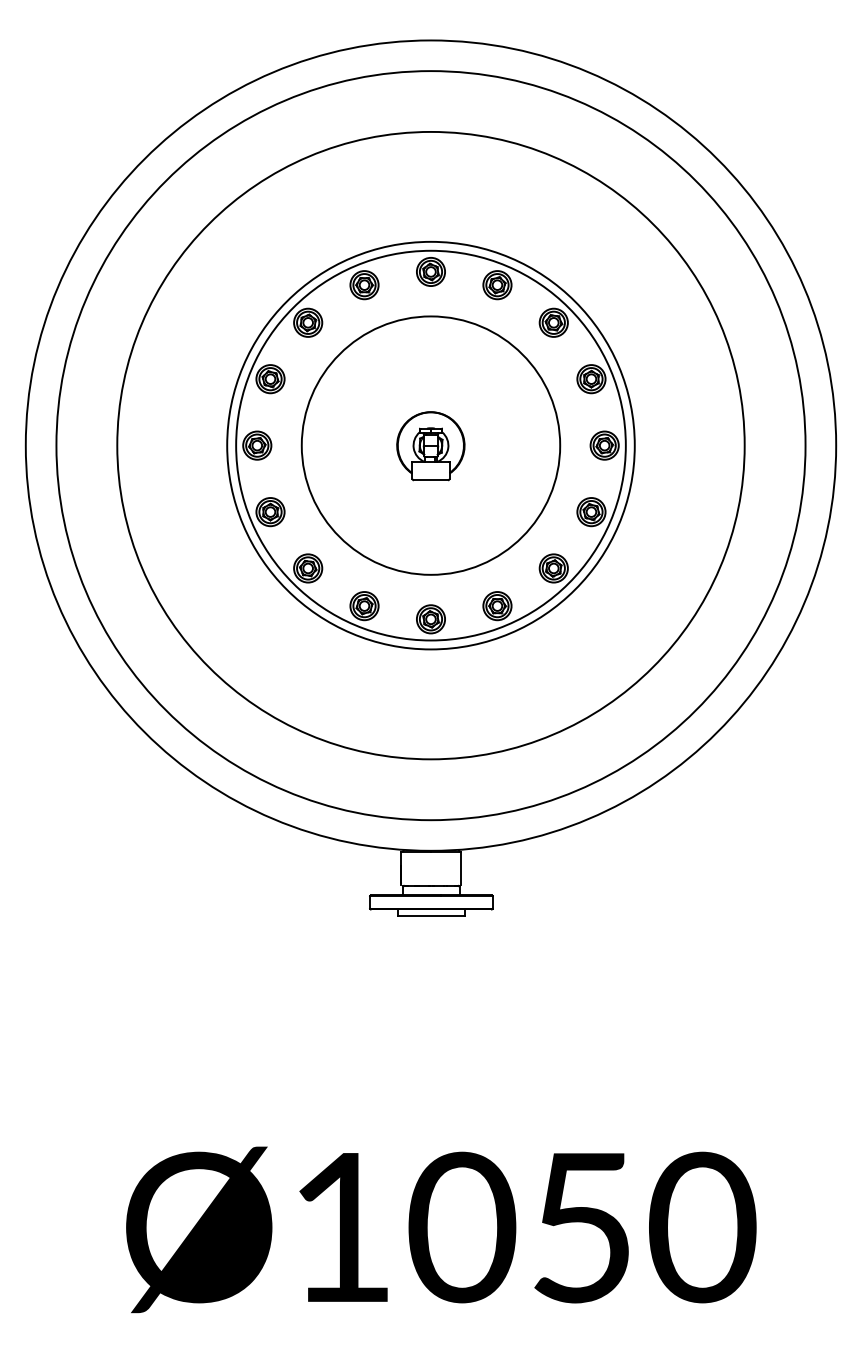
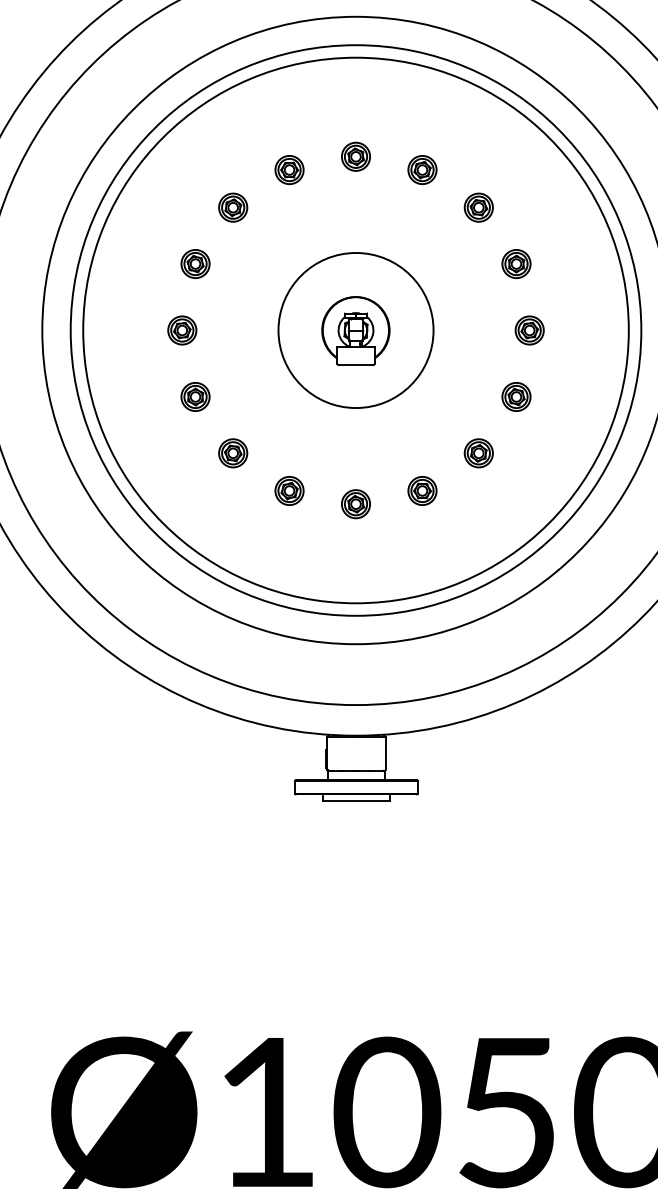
circle: (430, 445) -> (355, 330), size x0.6
circle: (430, 445) -> (355, 330), size x1.4
circle: (430, 445) -> (355, 330), size x1.4

